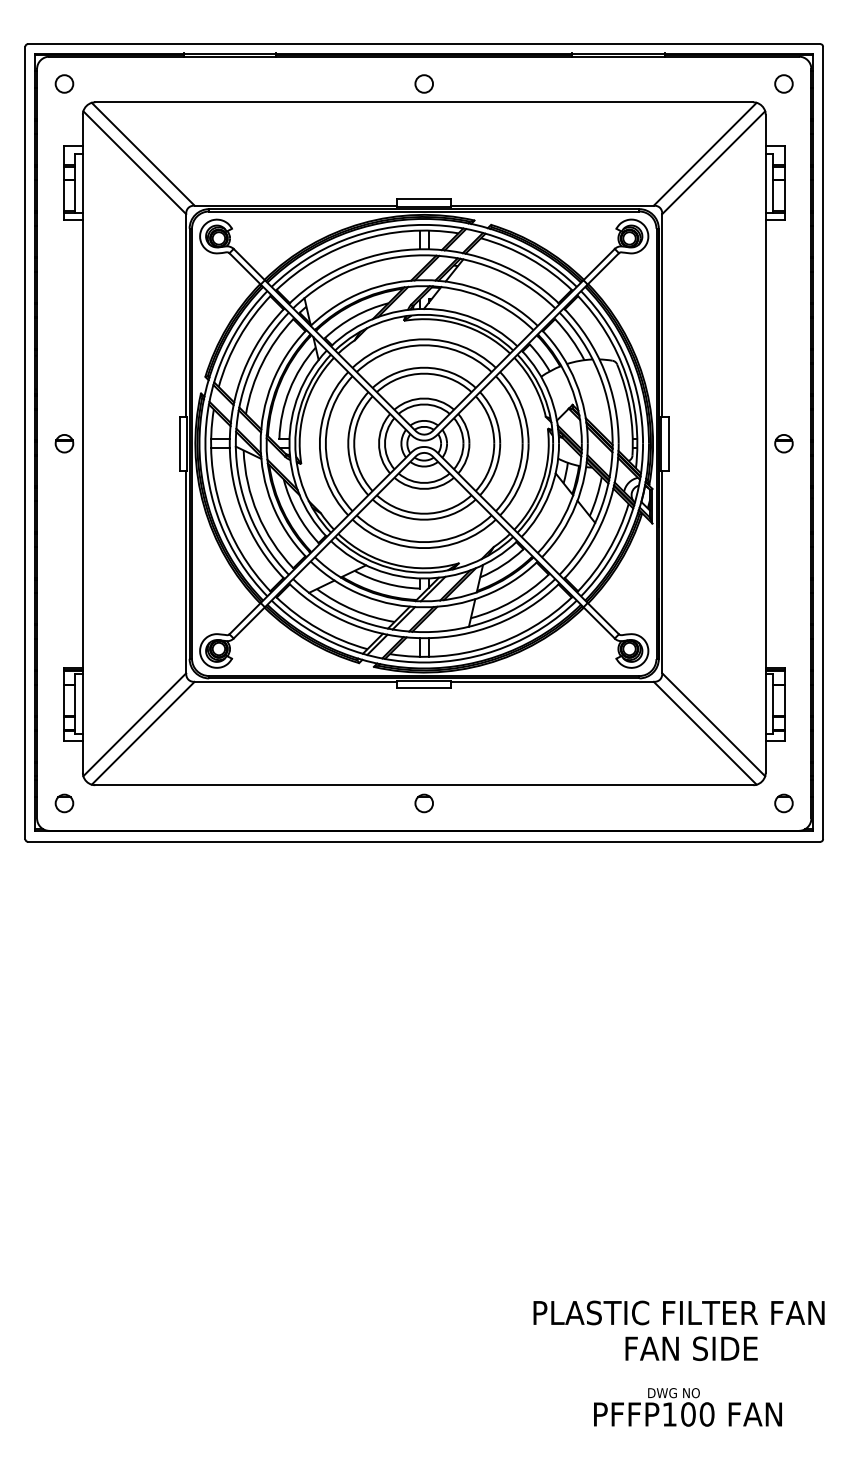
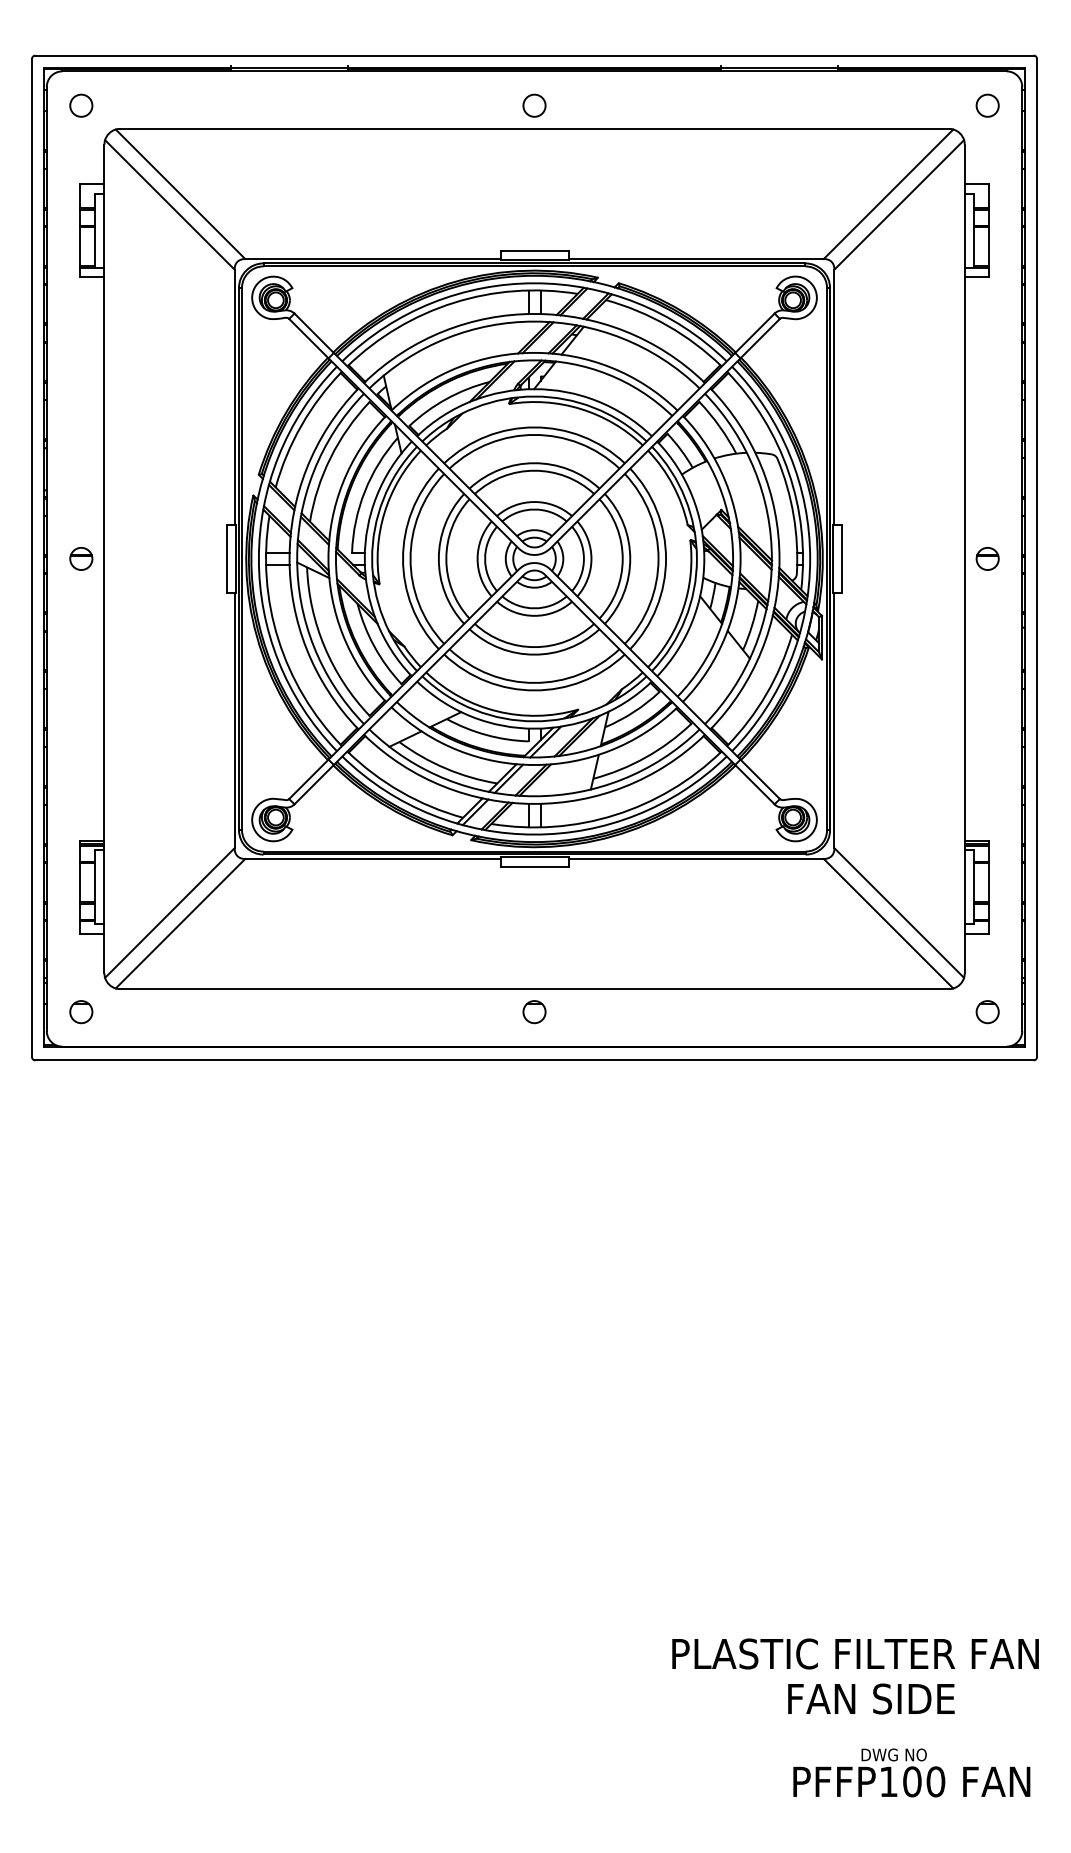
text: (687, 1407) -> (911, 1772), moved

